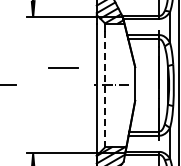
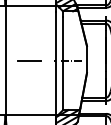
line: (63, 67) -> (29, 60), moved
line: (33, 85) -> (5, 60), added
line: (105, 89) -> (63, 64), dashed -> solid

